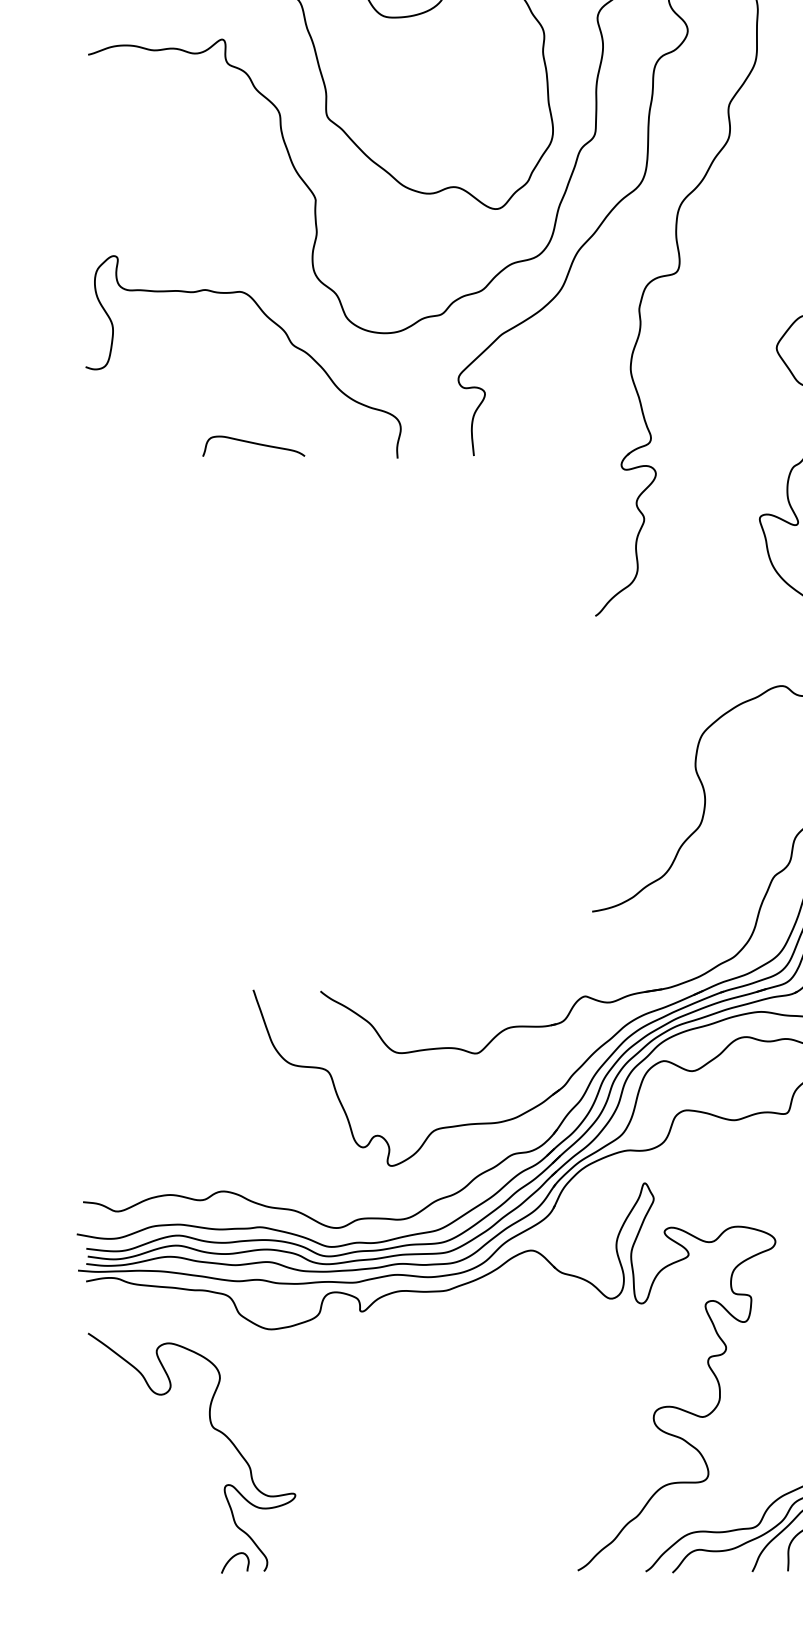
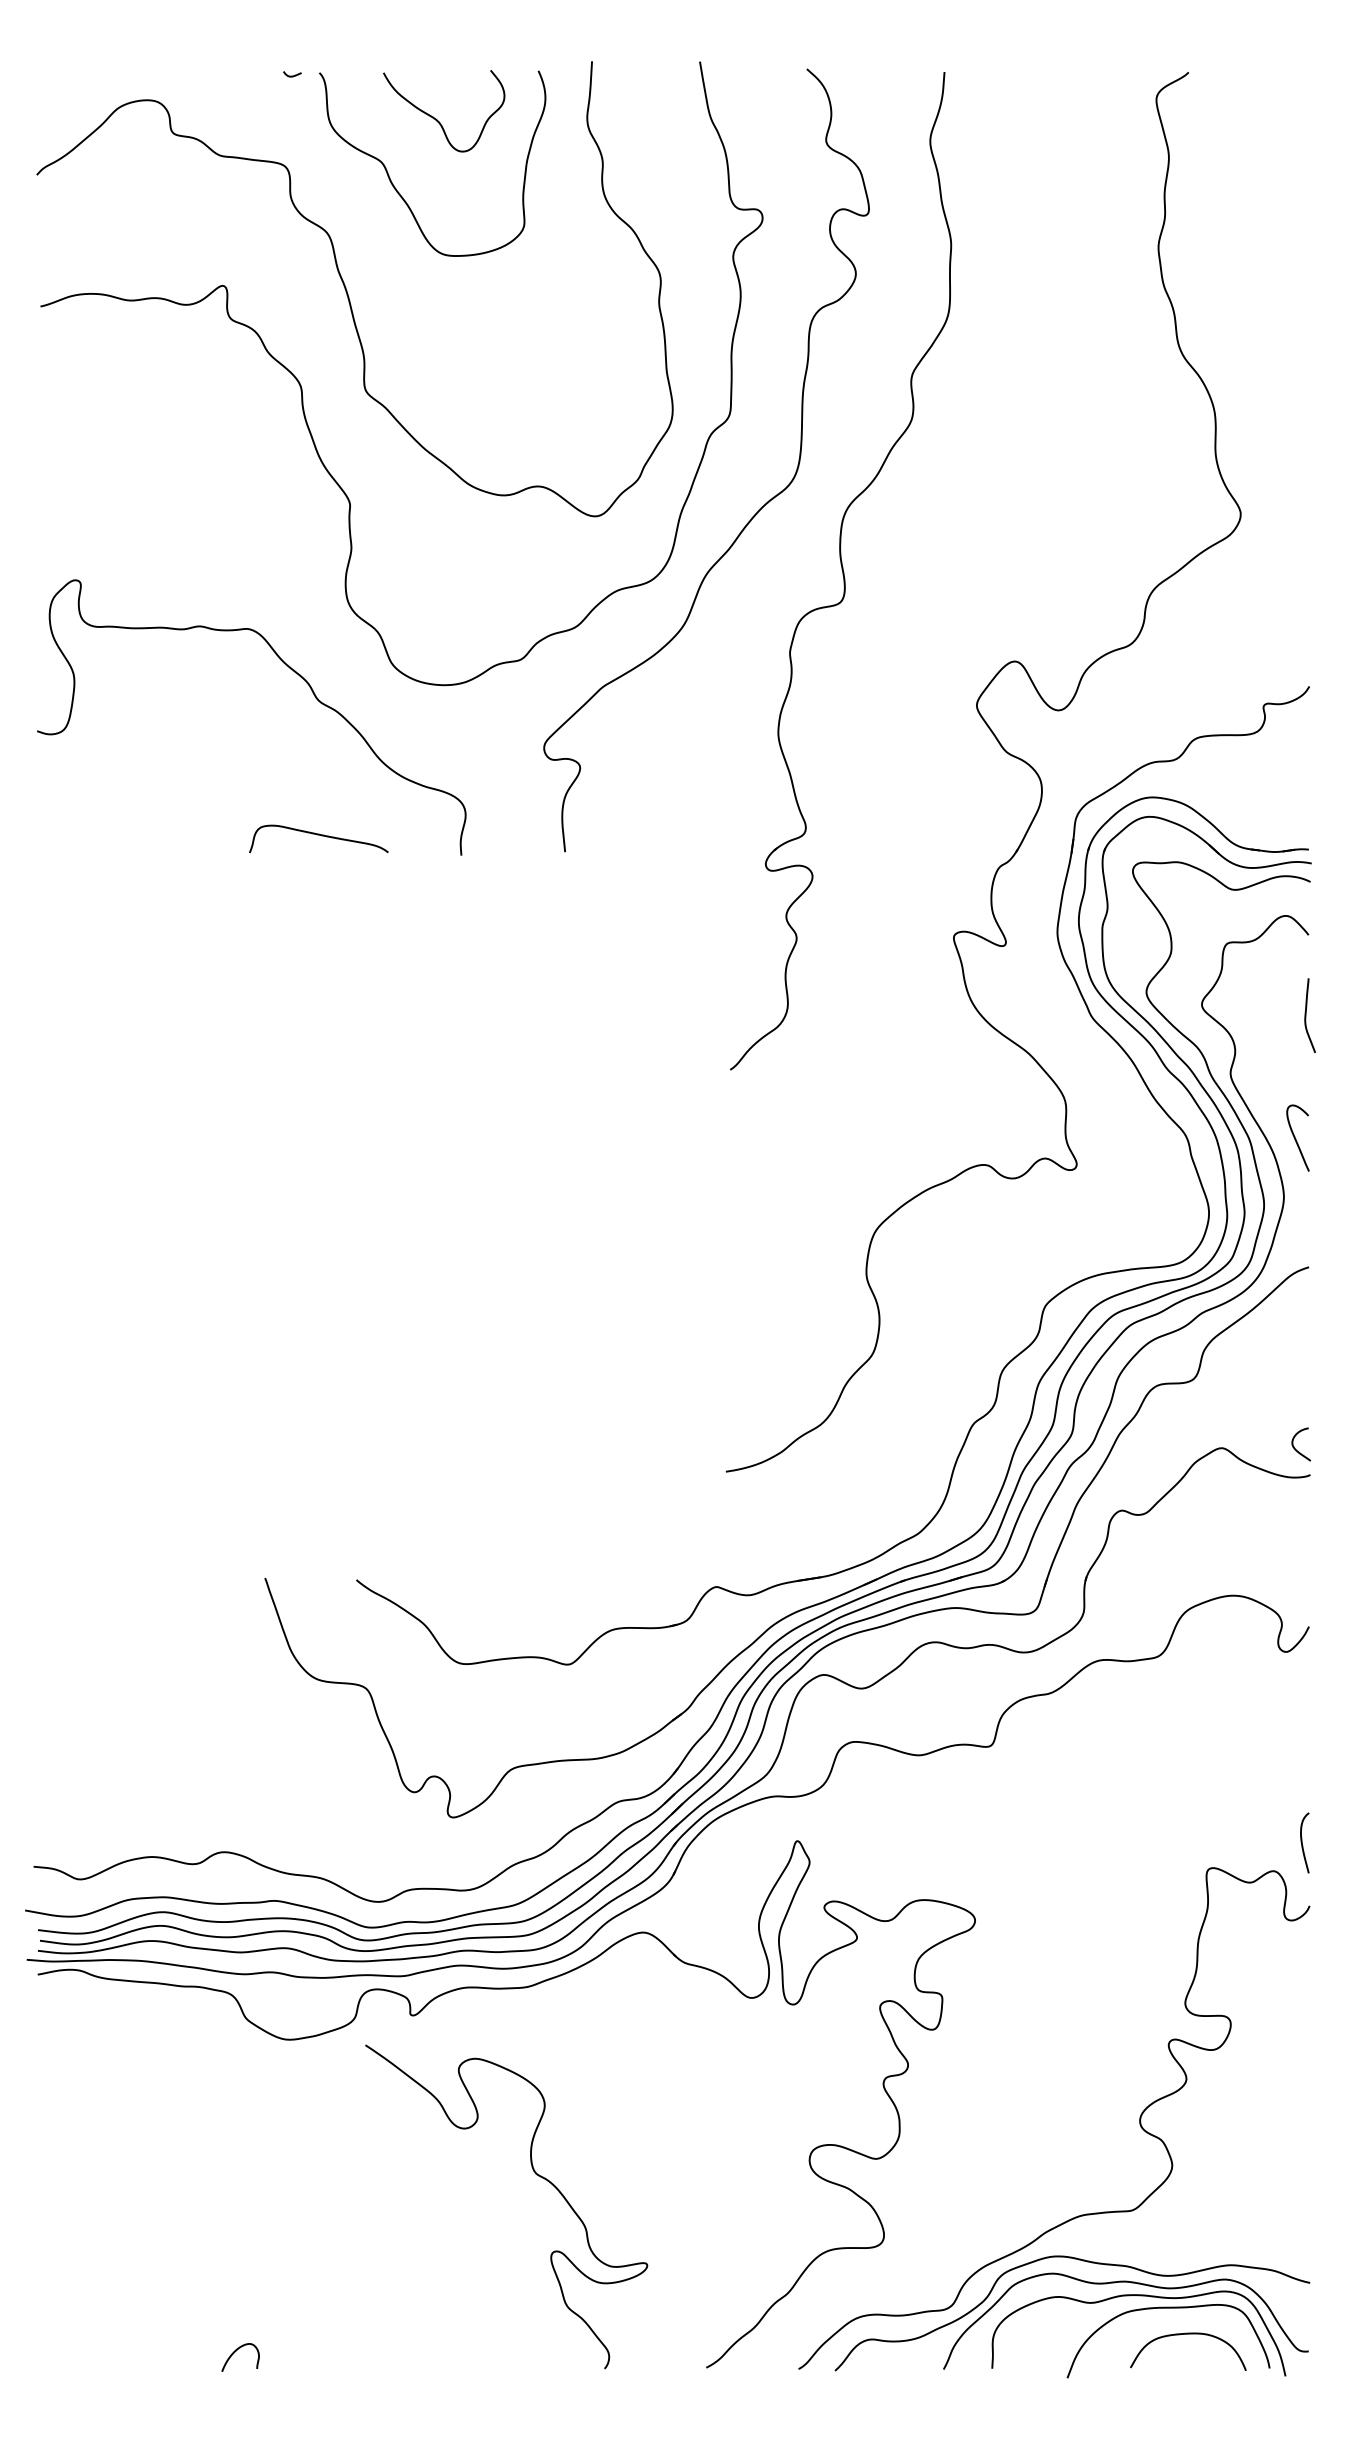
curve: (253, 443) -> (318, 835), moved
curve: (213, 1428) -> (535, 2174), moved

